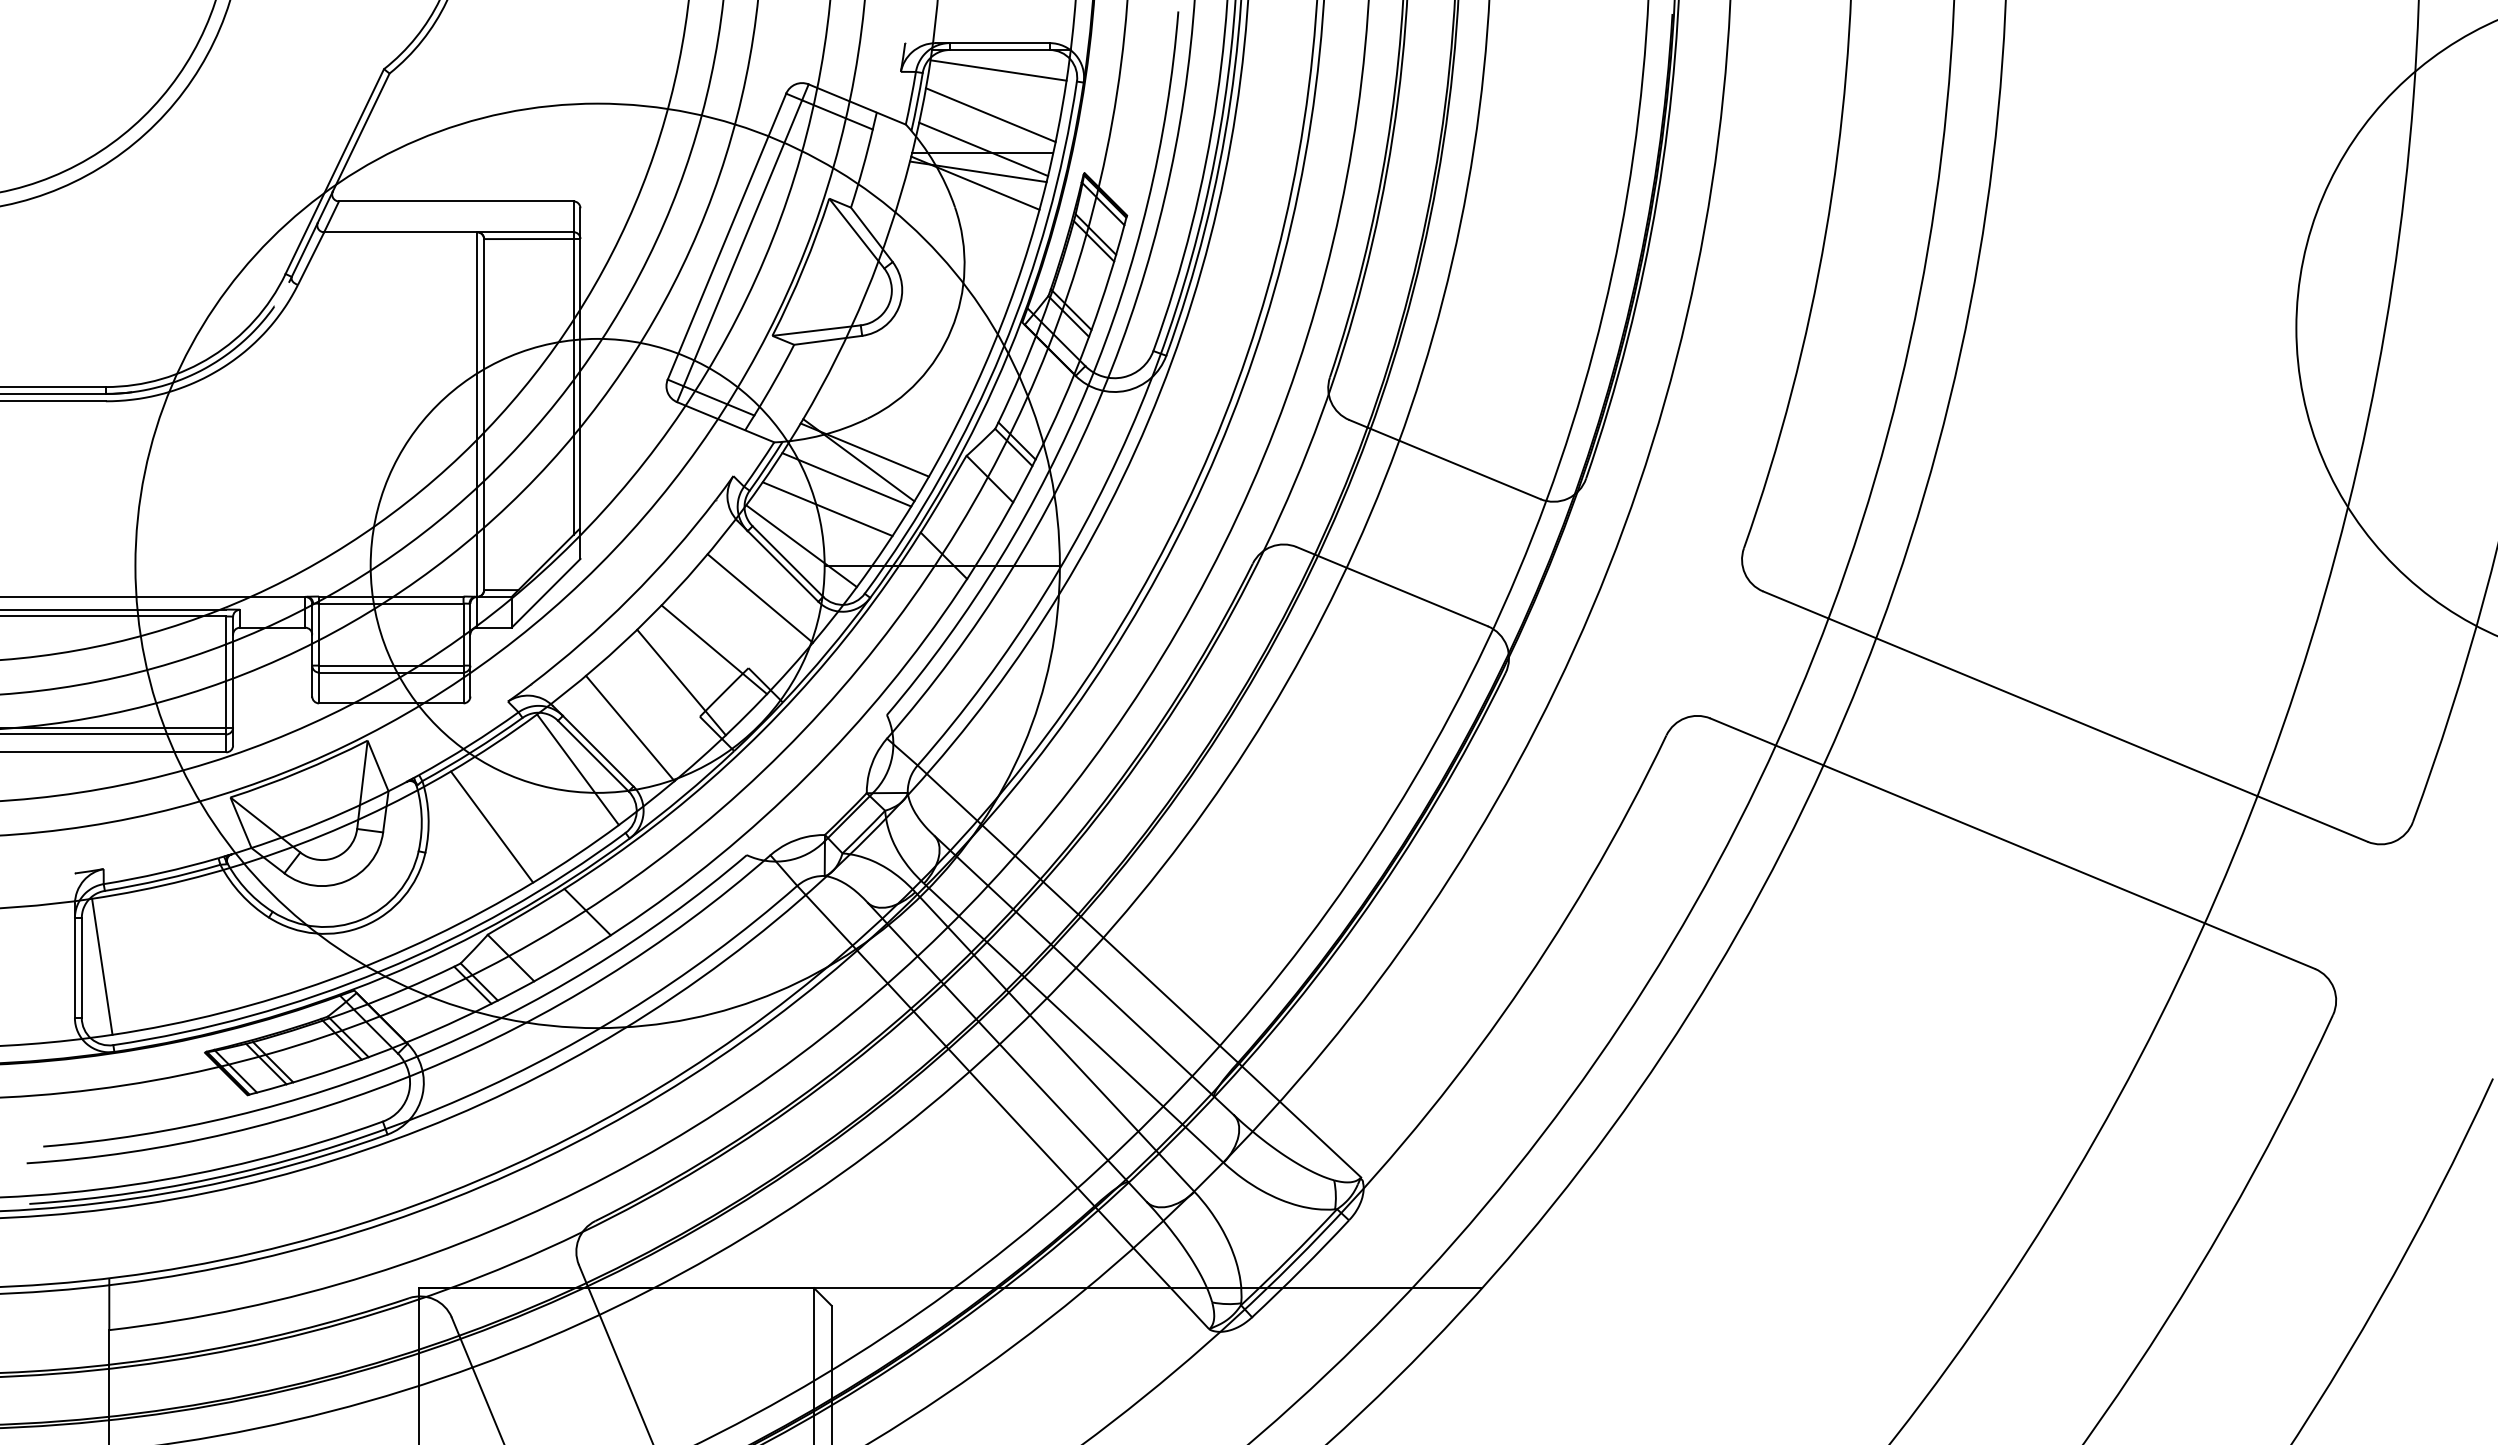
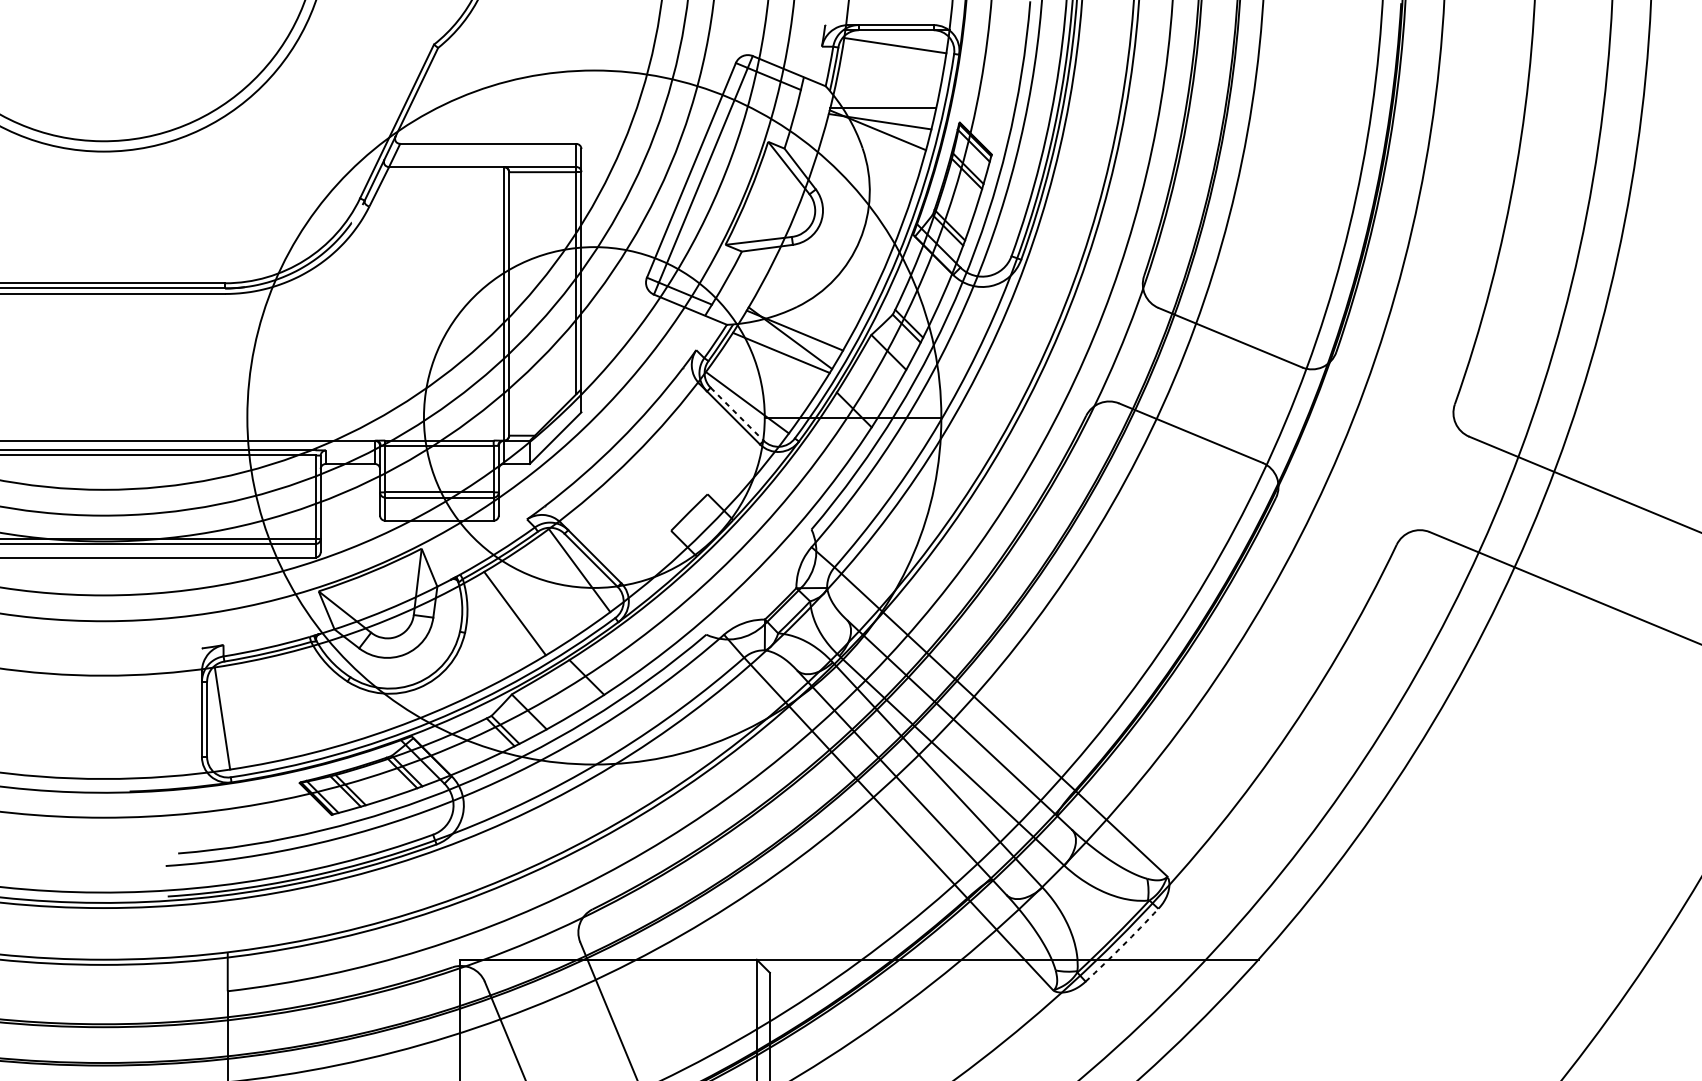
line: (990, 115) -> (889, 79), removed
line: (983, 149) -> (884, 104), removed
line: (827, 509) -> (766, 375), removed
line: (787, 561) -> (736, 414), solid -> dashed
line: (759, 598) -> (715, 442), removed
line: (714, 649) -> (682, 480), removed
line: (681, 682) -> (657, 505), removed
line: (630, 728) -> (619, 539), removed
arc: (1301, 1269) -> (1122, 945), solid -> dashed

